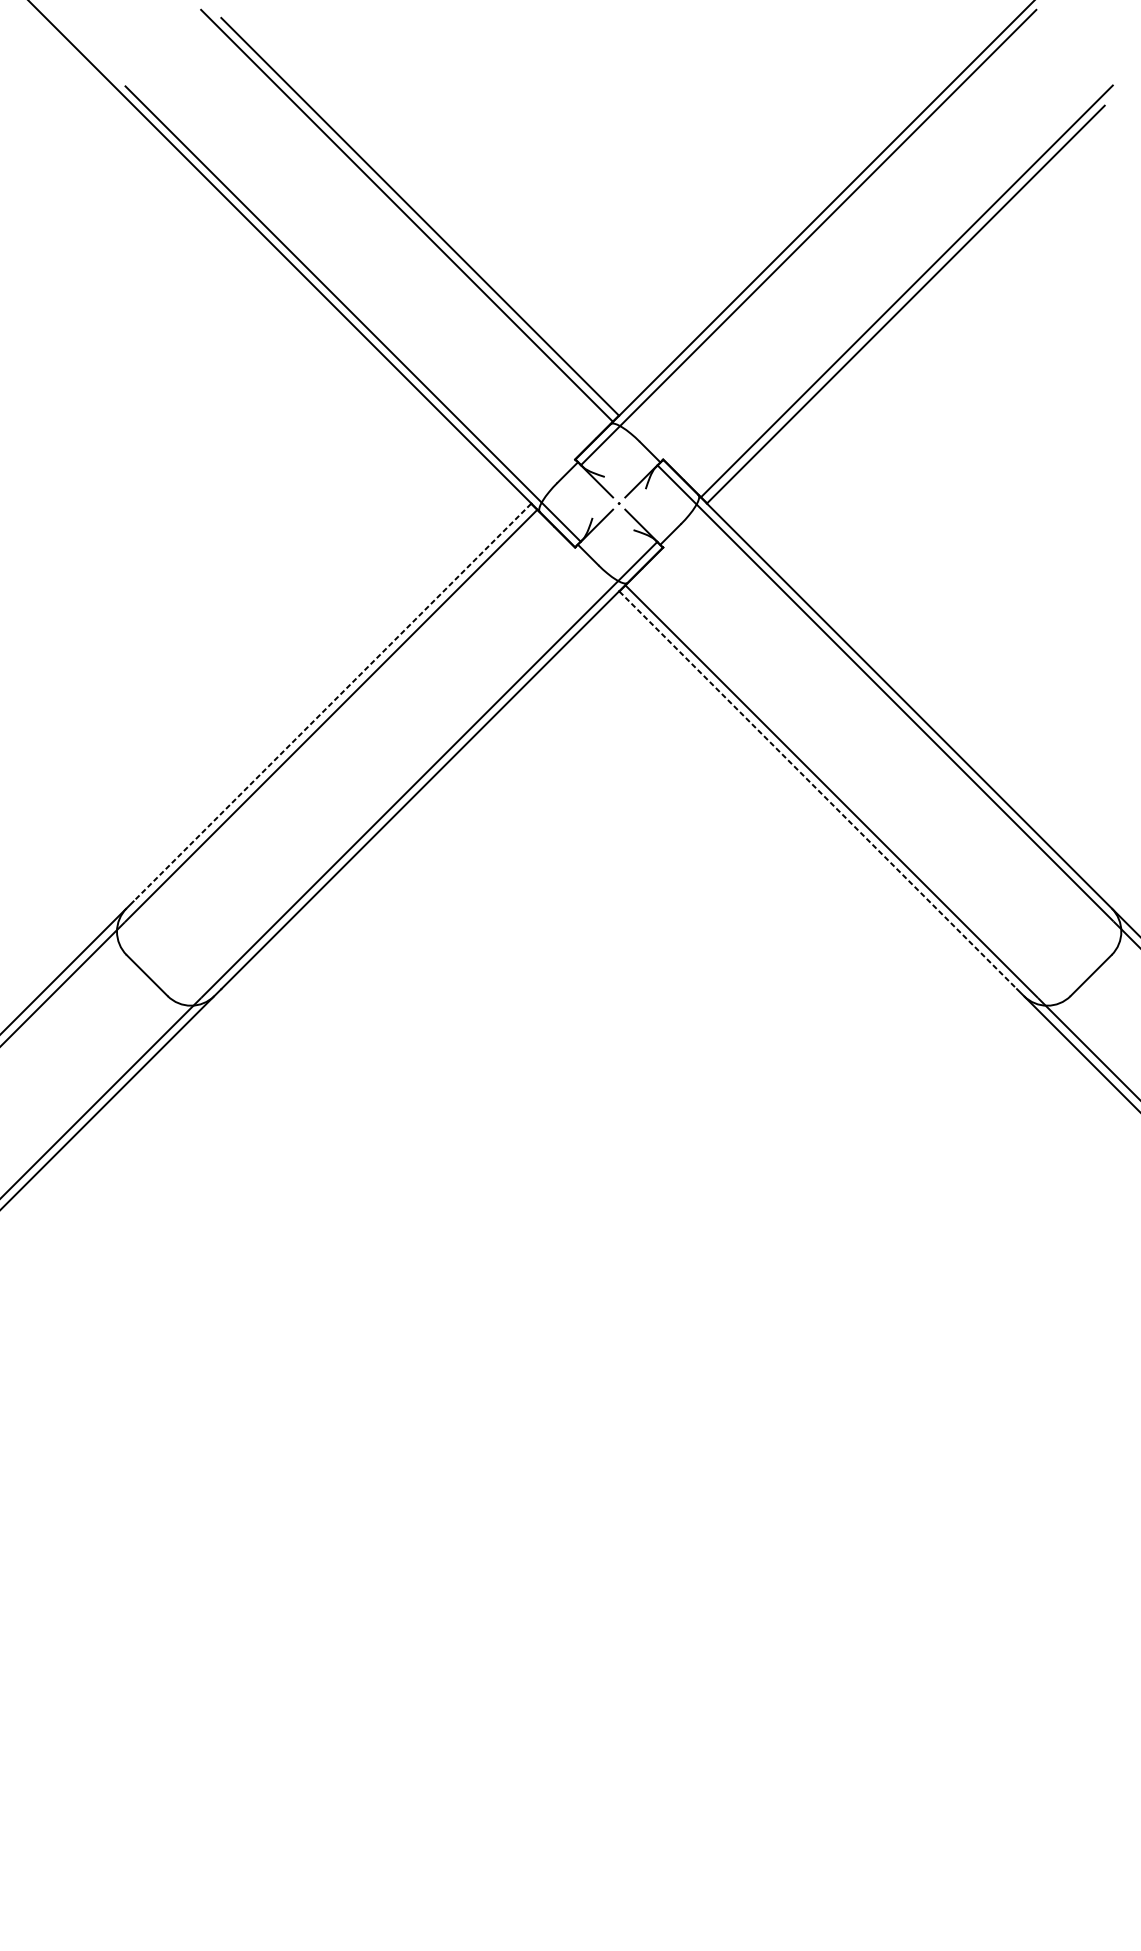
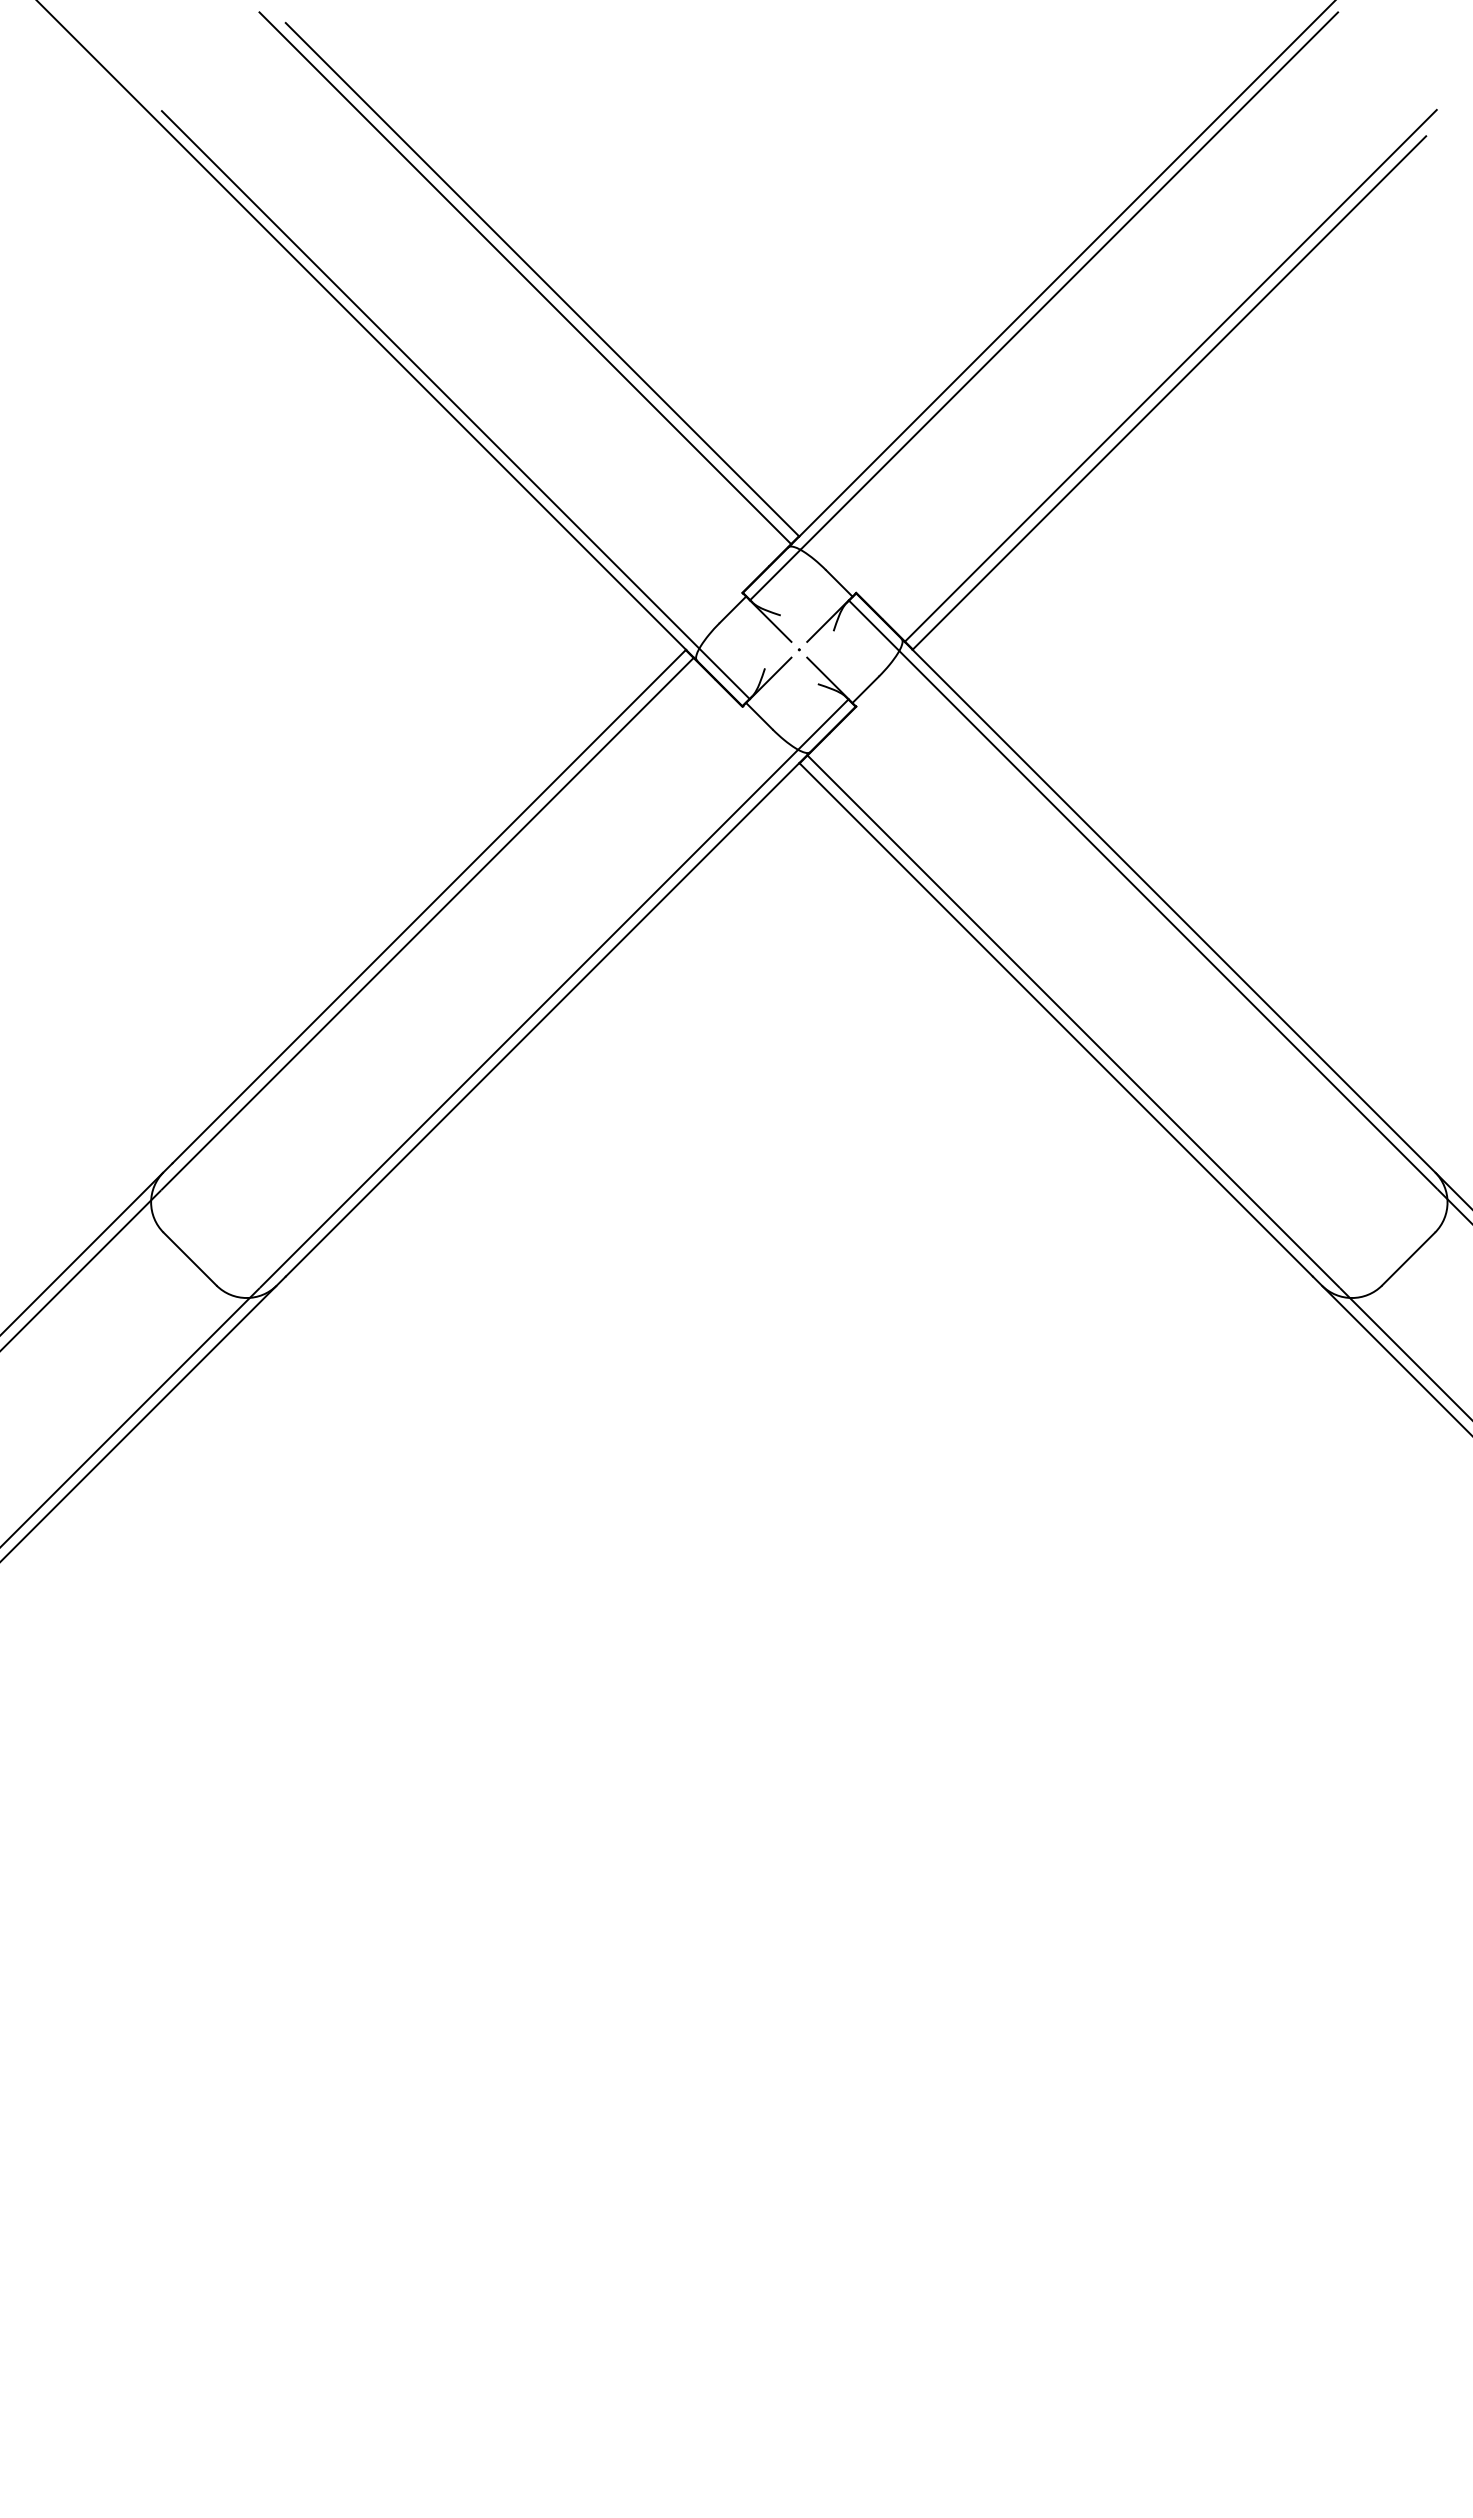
line: (332, 702) -> (429, 906), dashed -> solid
line: (818, 790) -> (1056, 1020), dashed -> solid

